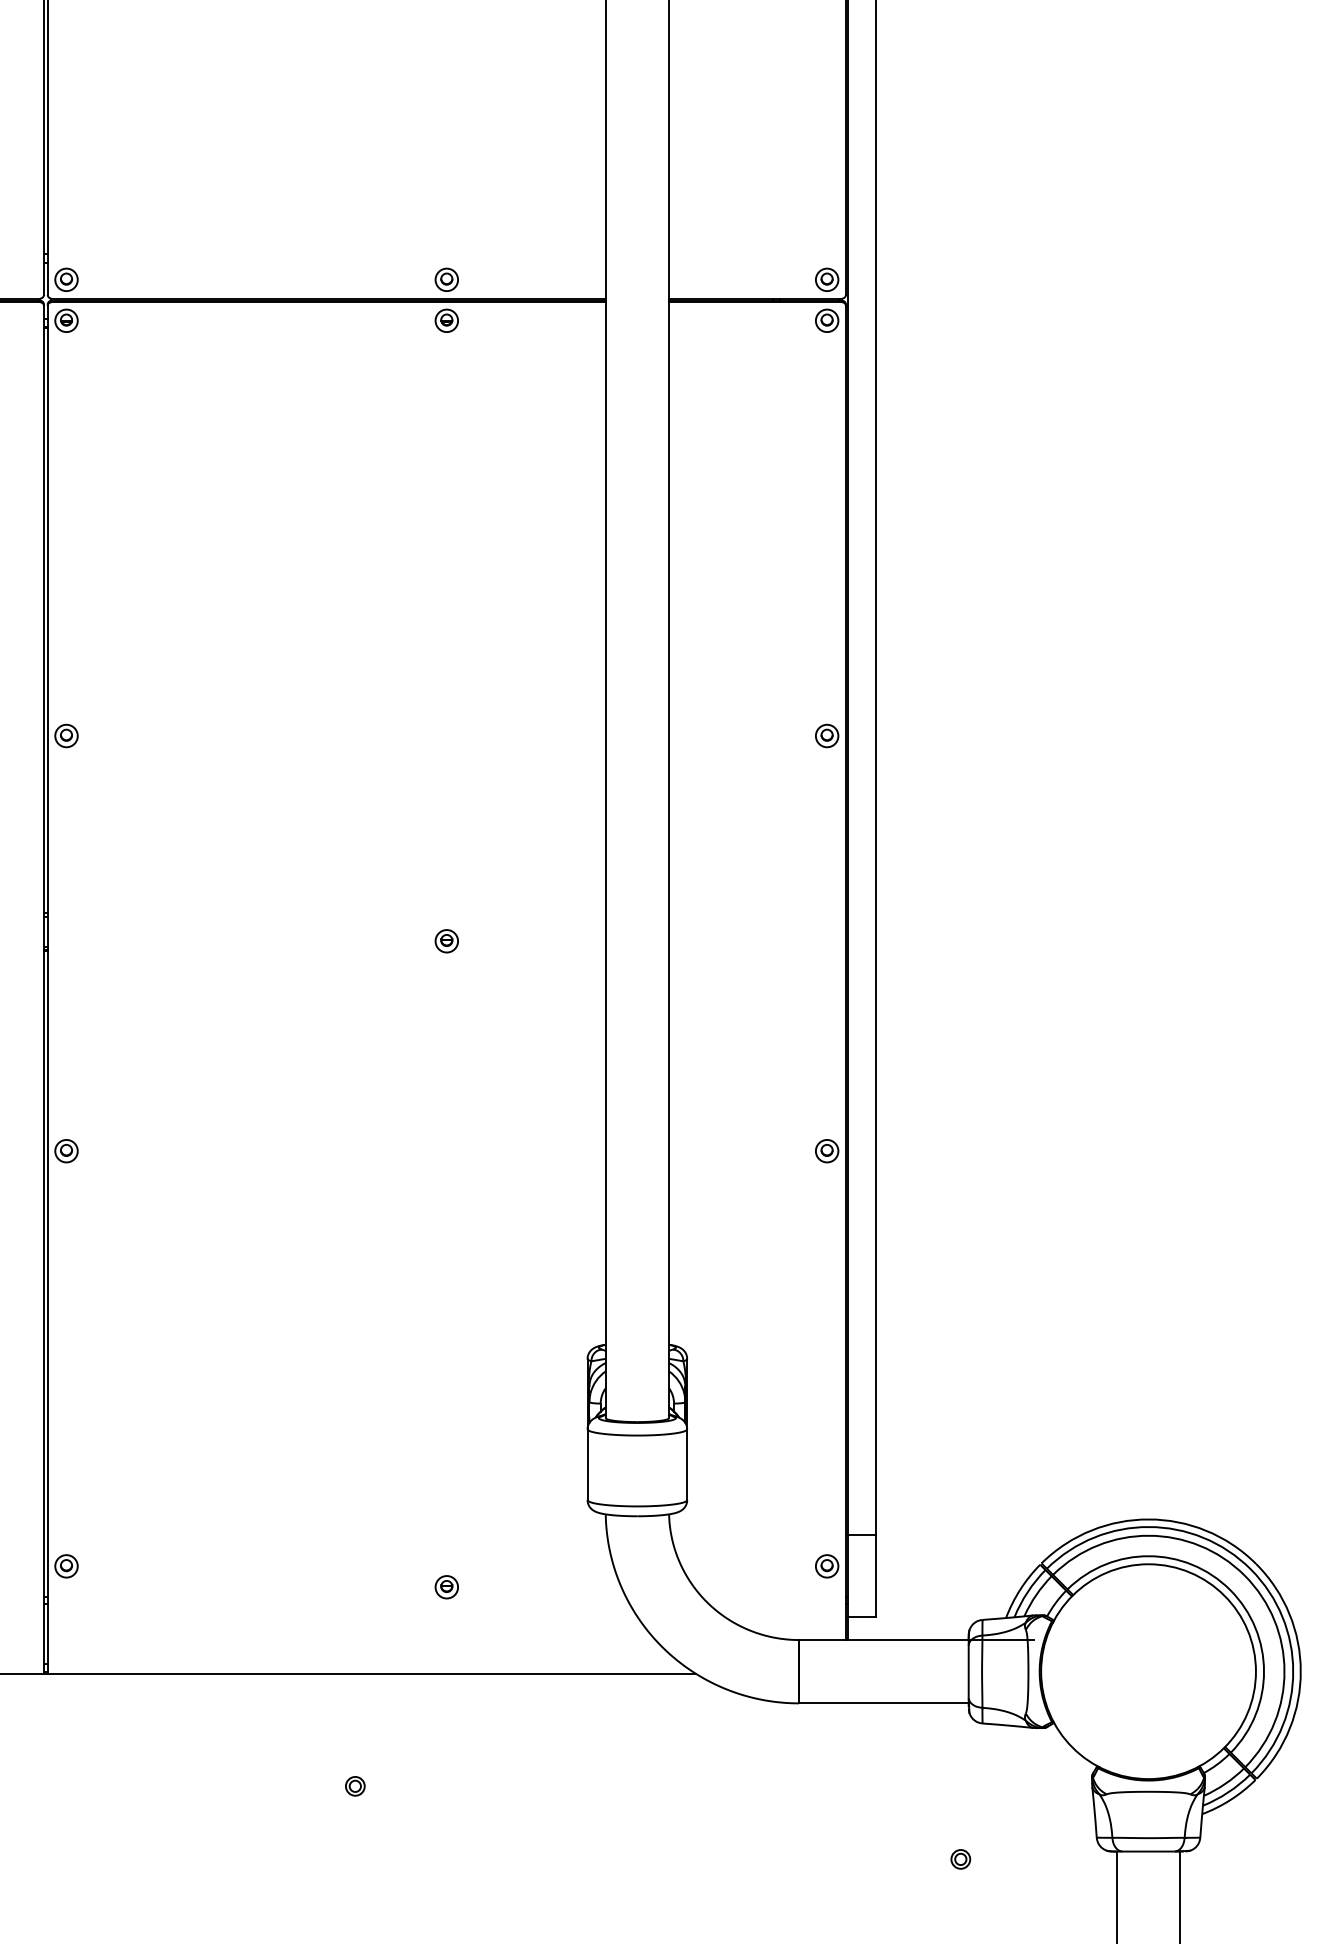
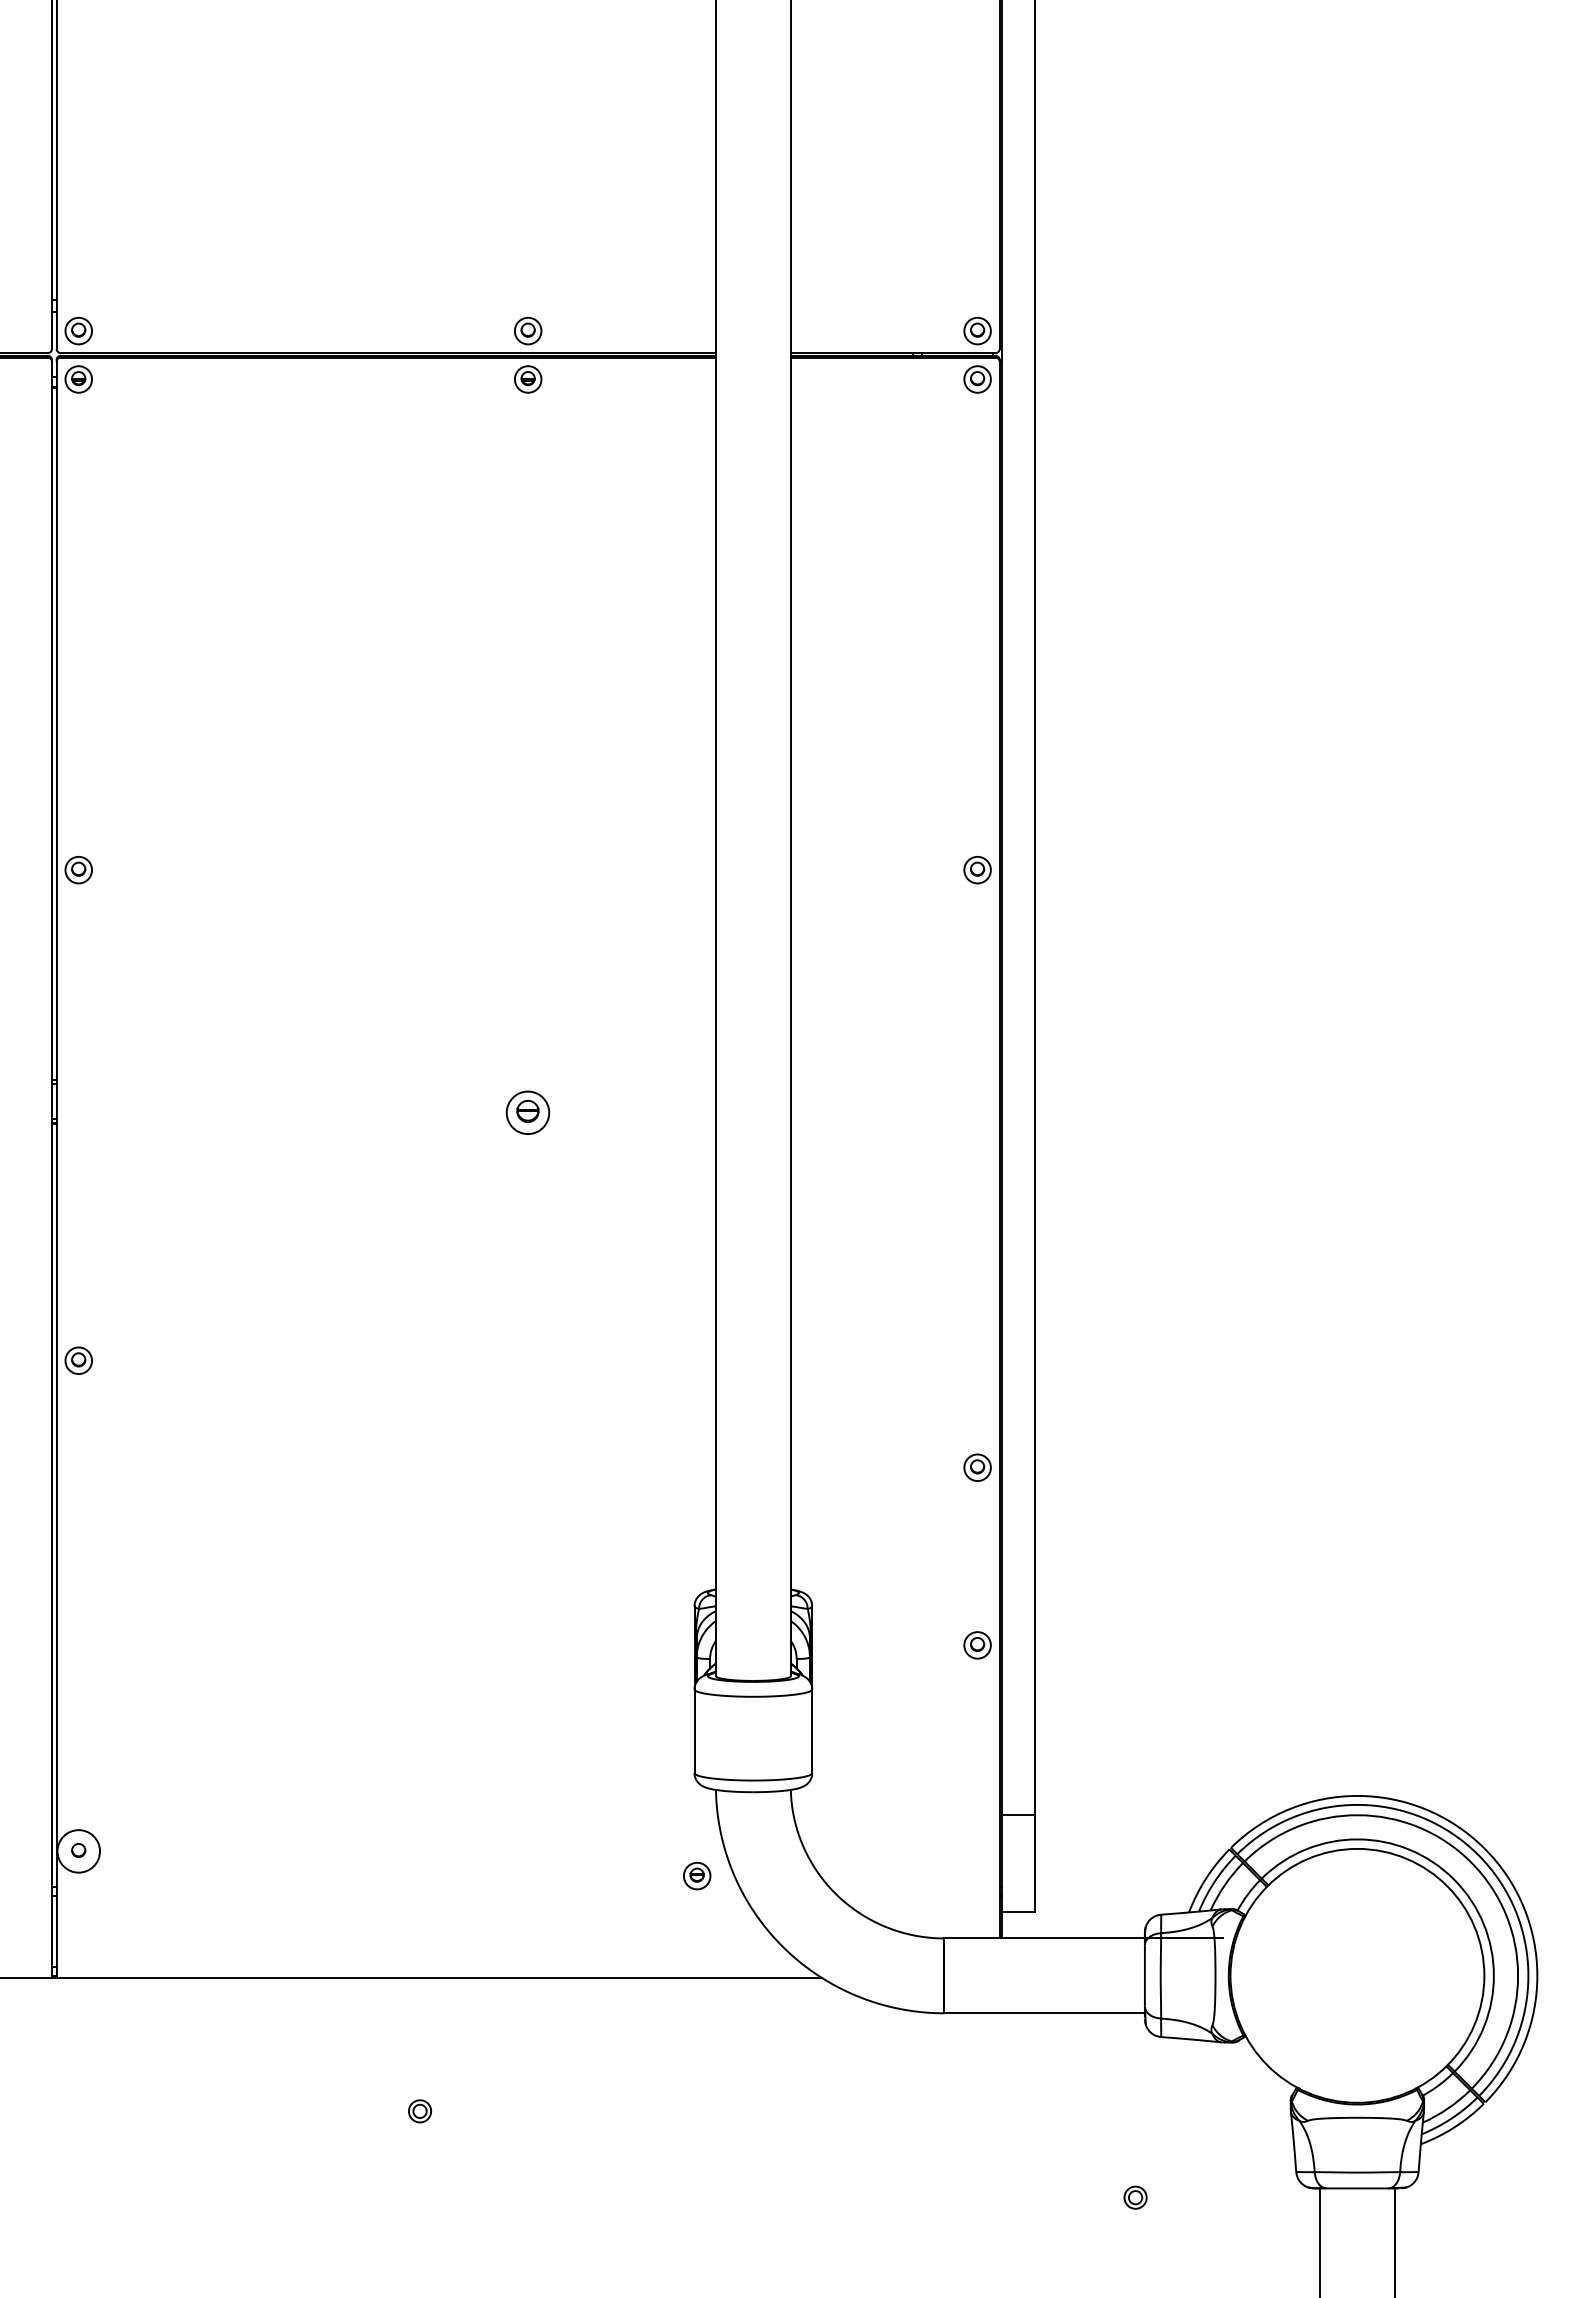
part: (447, 941) -> (528, 1112), size x1.6
part: (827, 1150) -> (977, 1467), moved
circle: (66, 1566) -> (78, 1851), size x1.6
part: (827, 1566) -> (977, 1645), moved
part: (447, 1586) -> (697, 1875), moved

